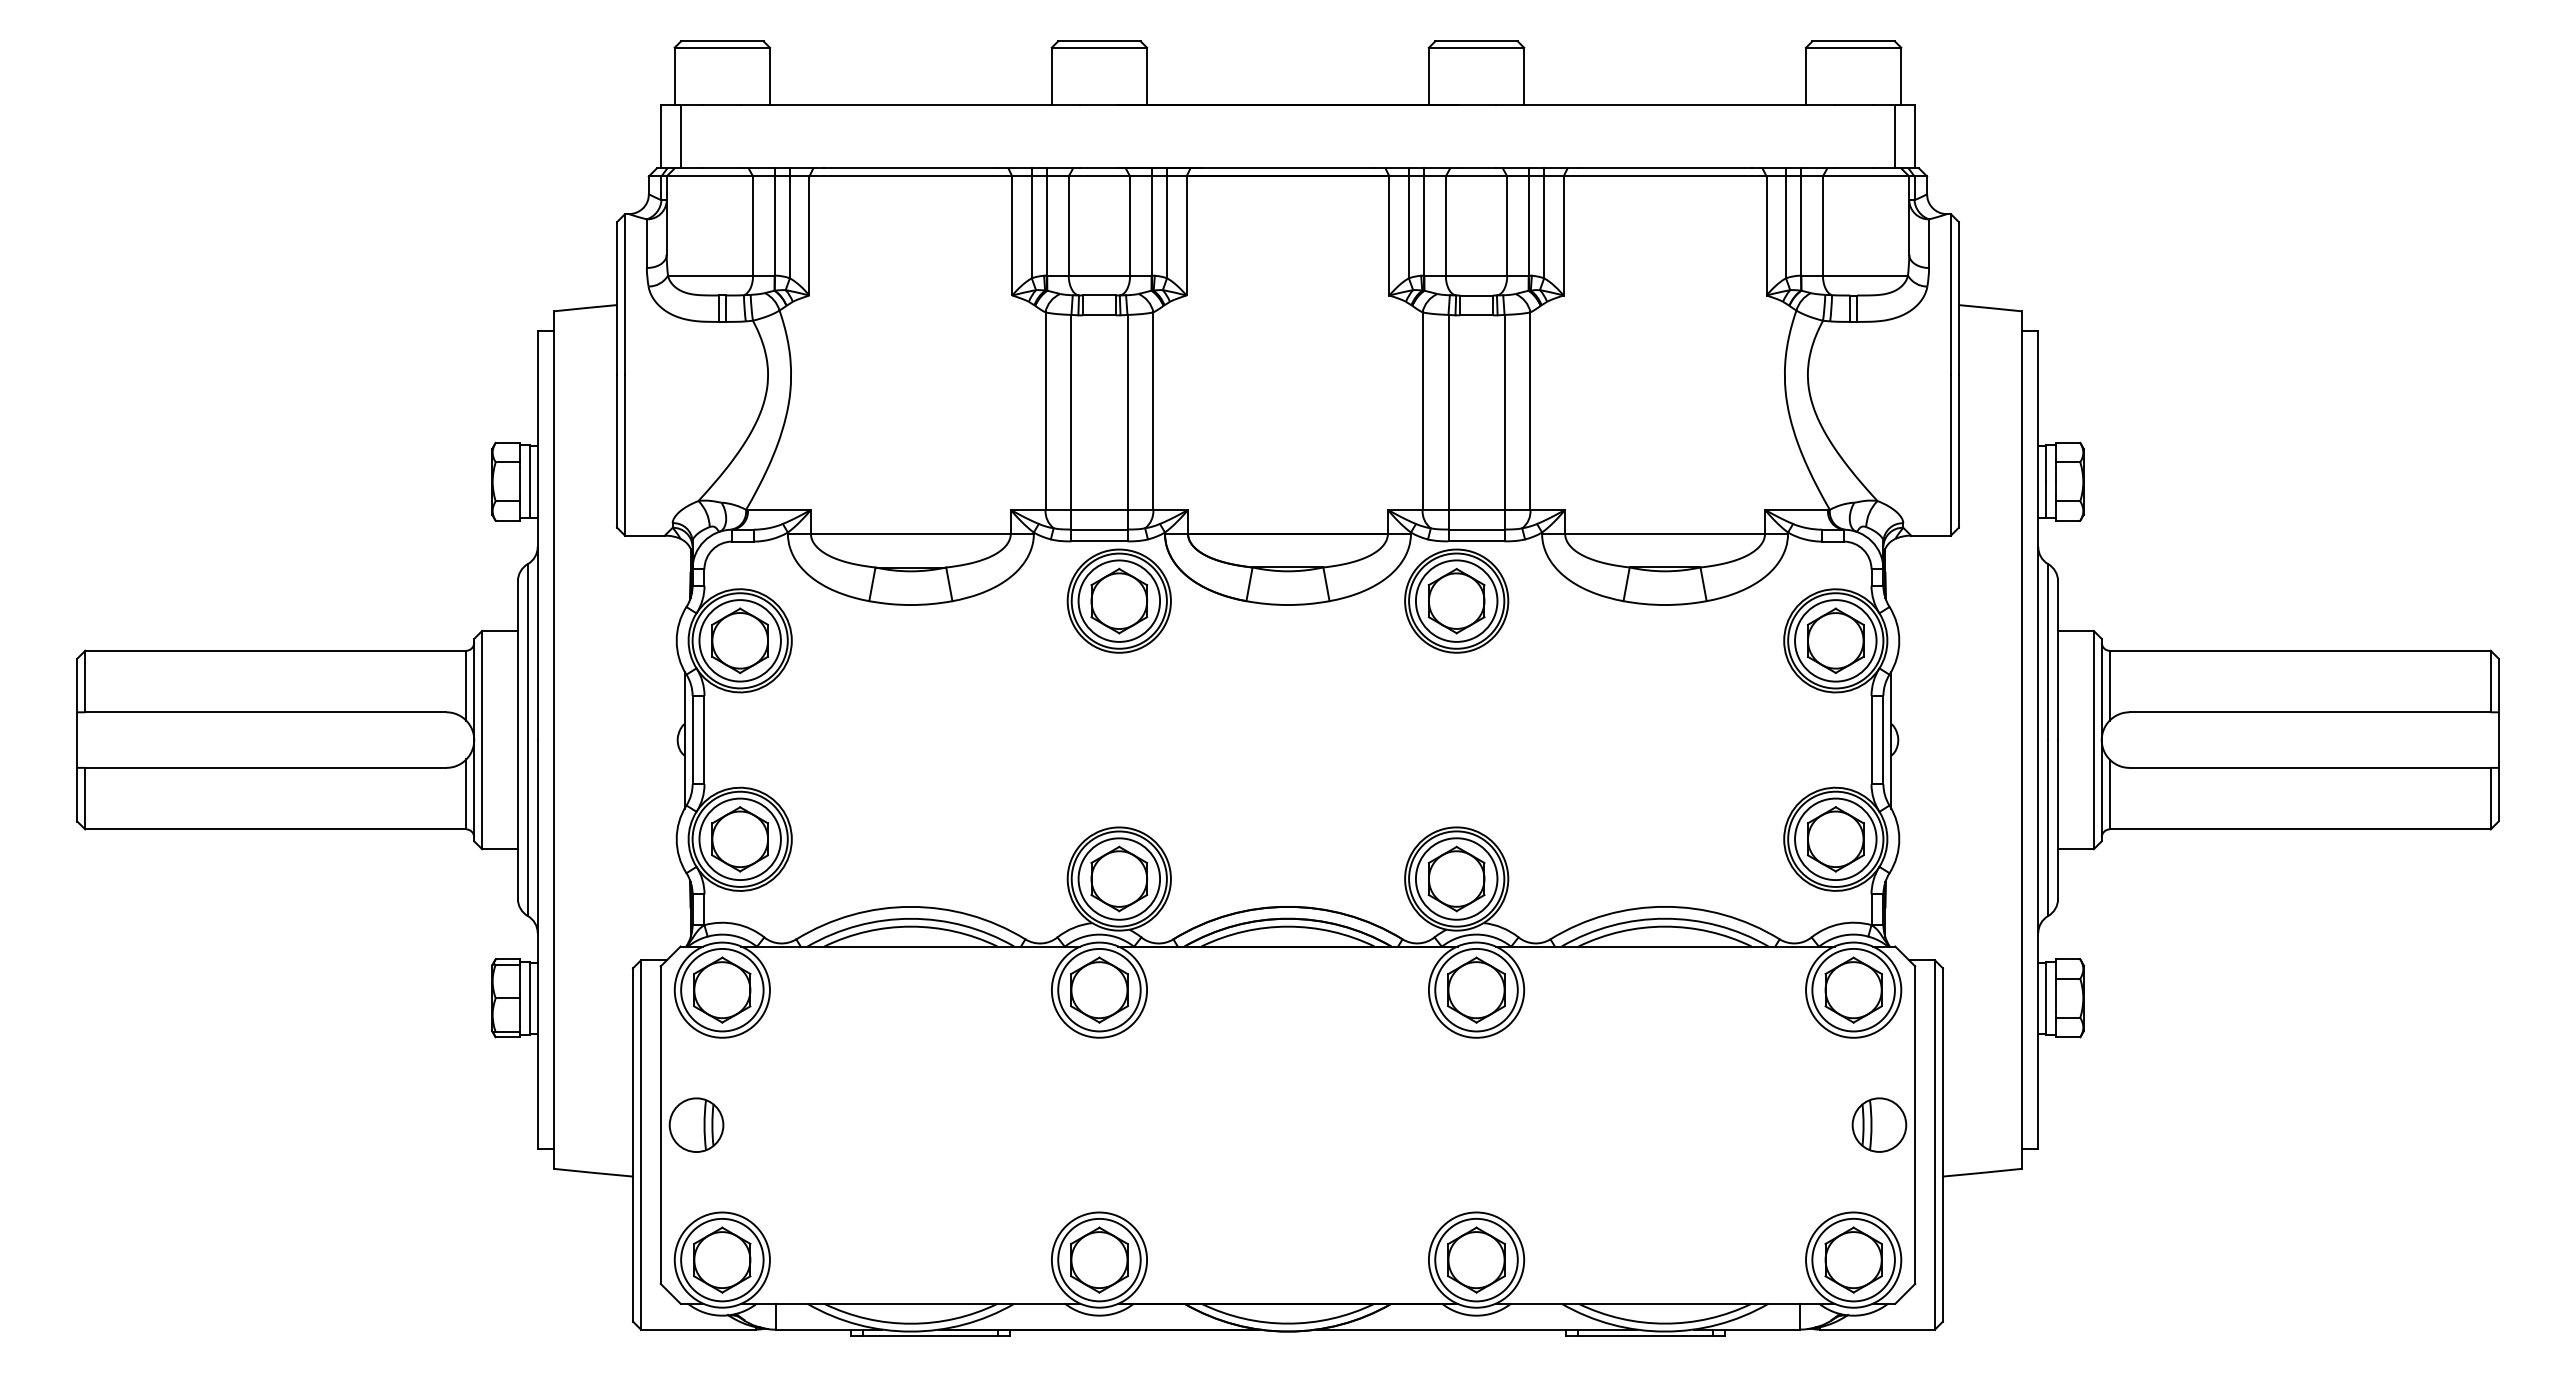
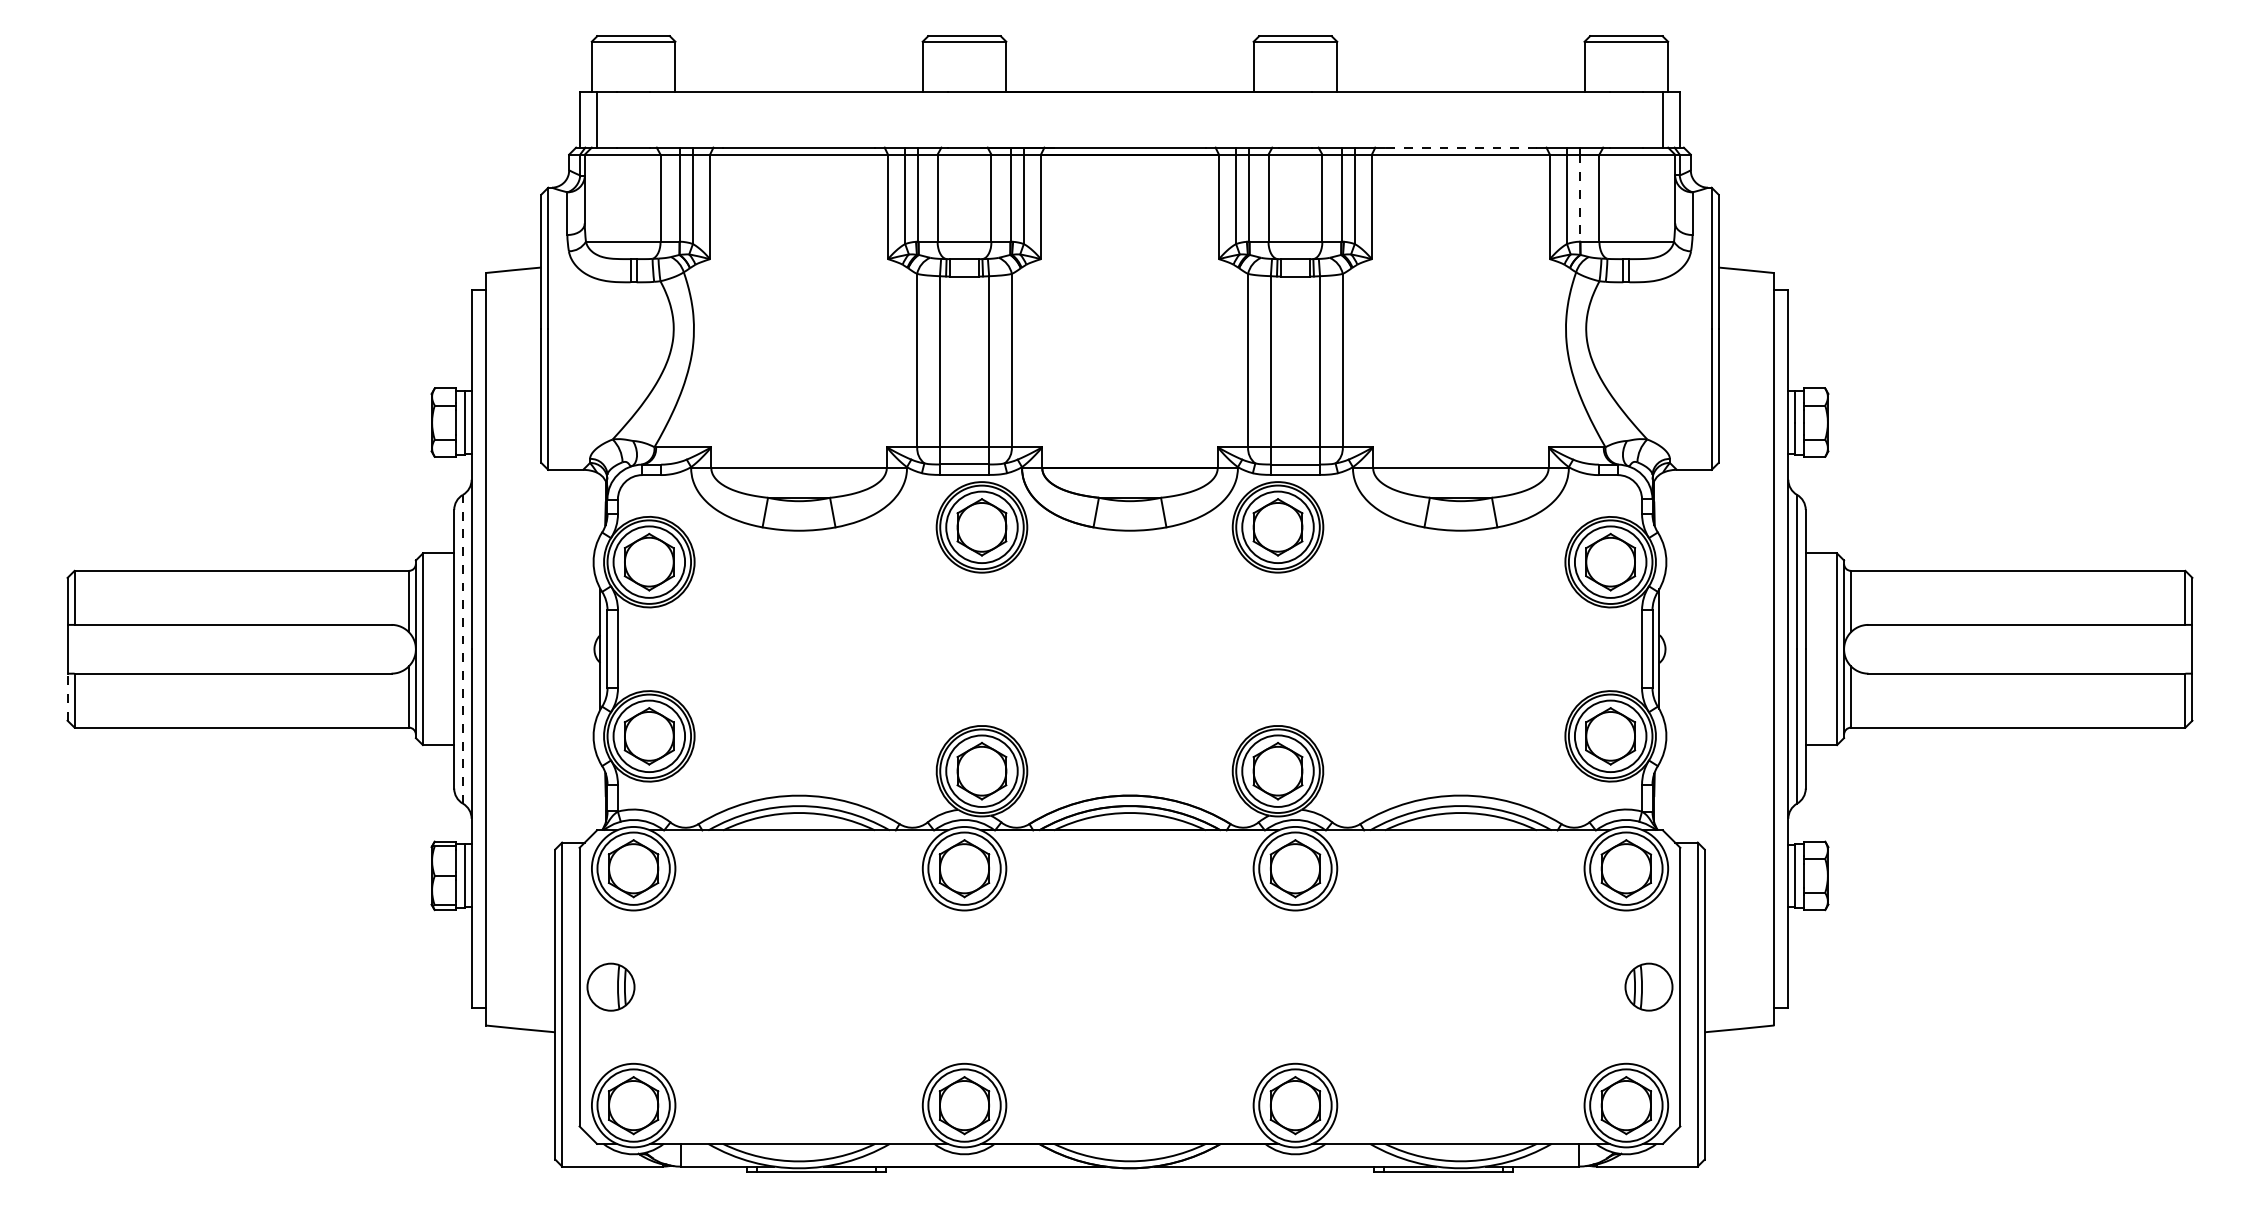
line: (1665, 168) -> (1461, 147), solid -> dashed
line: (1801, 226) -> (1580, 198), solid -> dashed
line: (527, 740) -> (462, 649), solid -> dashed
line: (77, 794) -> (67, 697), solid -> dashed

